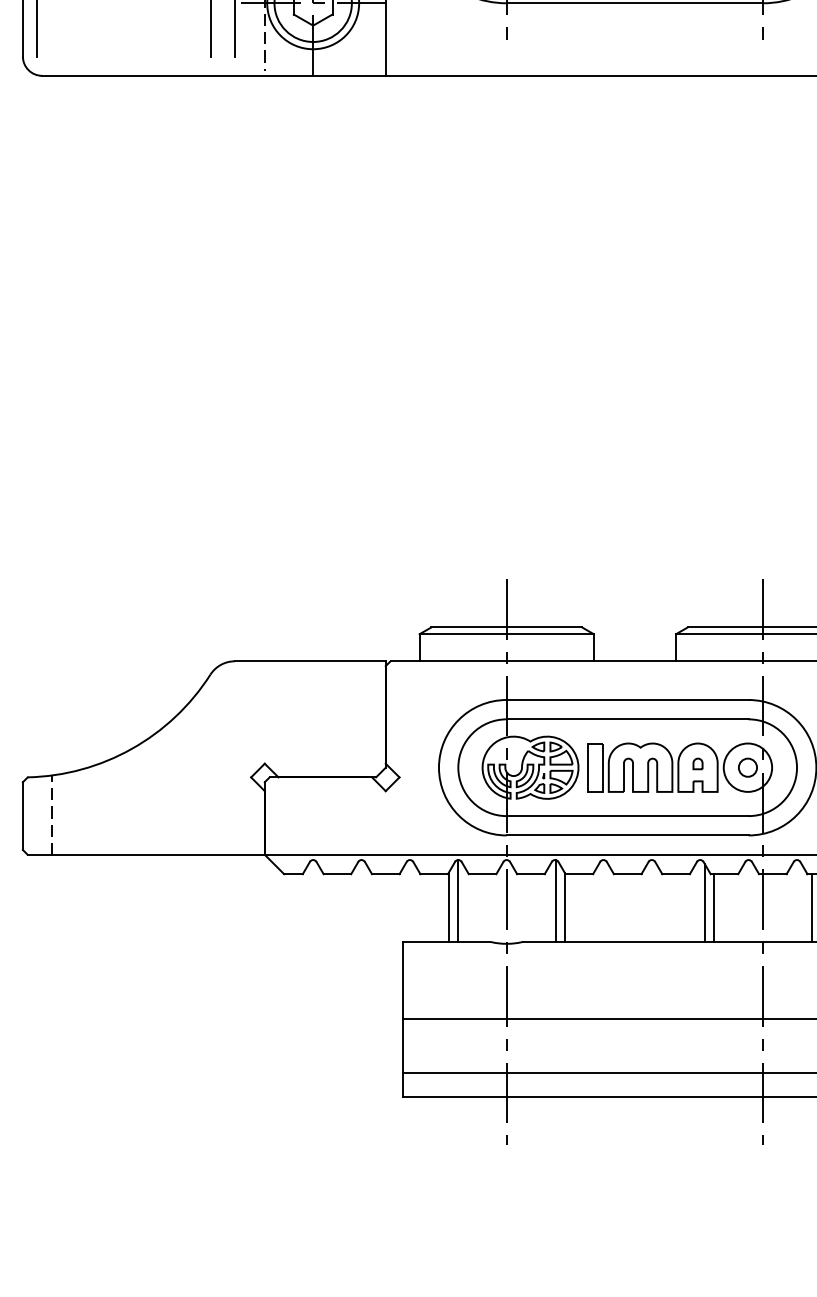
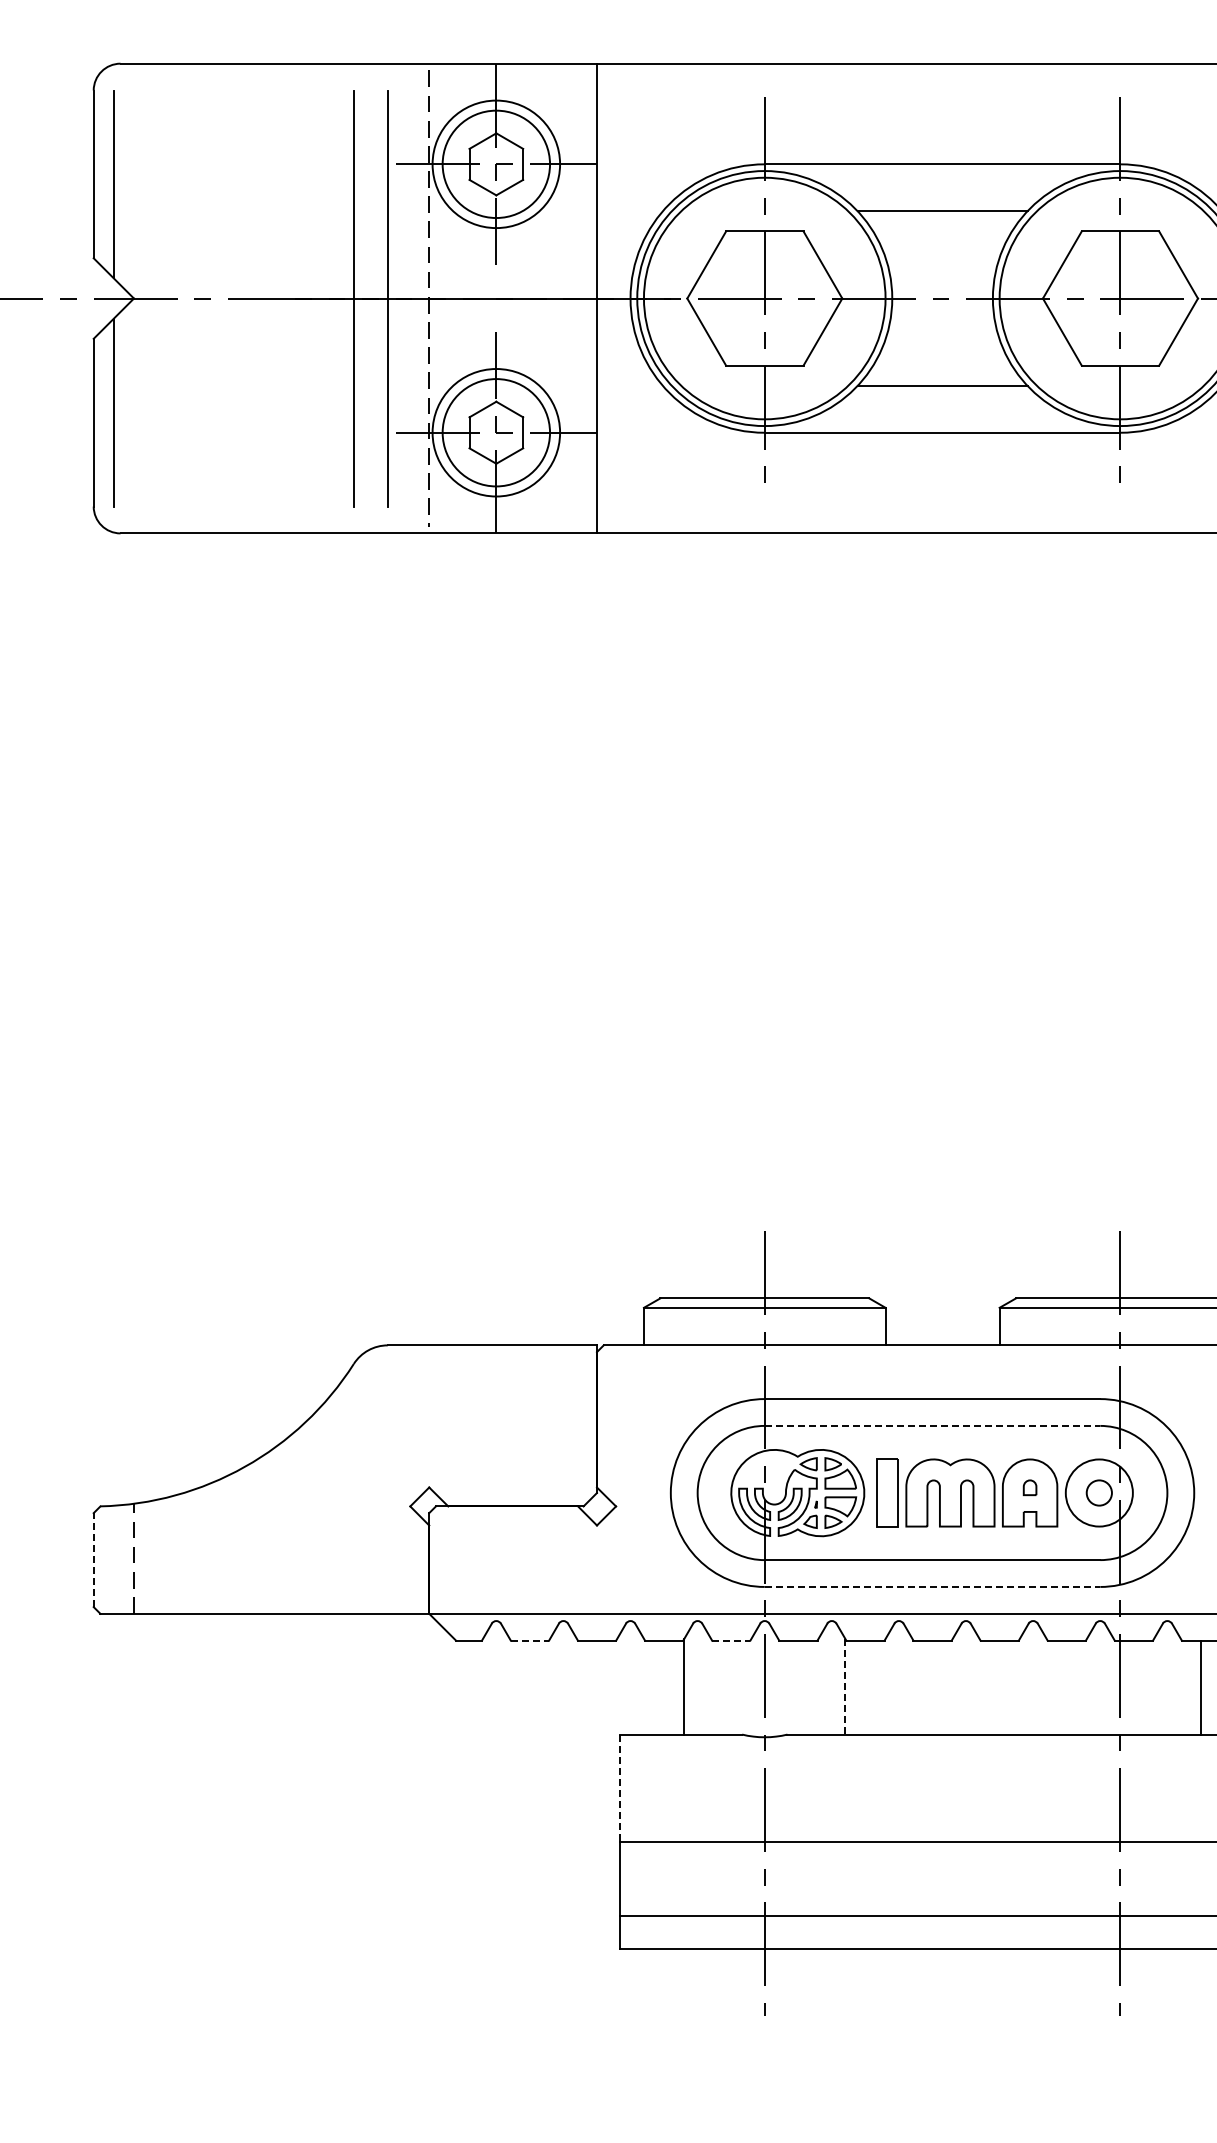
line: (627, 719) -> (932, 1425), solid -> dashed
line: (22, 816) -> (93, 1560), solid -> dashed
line: (627, 835) -> (932, 1586), solid -> dashed
line: (337, 874) -> (530, 1640), solid -> dashed
line: (482, 874) -> (731, 1640), solid -> dashed
line: (457, 900) -> (696, 1677), removed
line: (555, 900) -> (832, 1677), removed
line: (704, 902) -> (1039, 1680), removed
line: (564, 907) -> (845, 1686), solid -> dashed
line: (714, 907) -> (1052, 1687), removed
line: (812, 907) -> (1188, 1687), removed
line: (402, 980) -> (620, 1788), solid -> dashed

